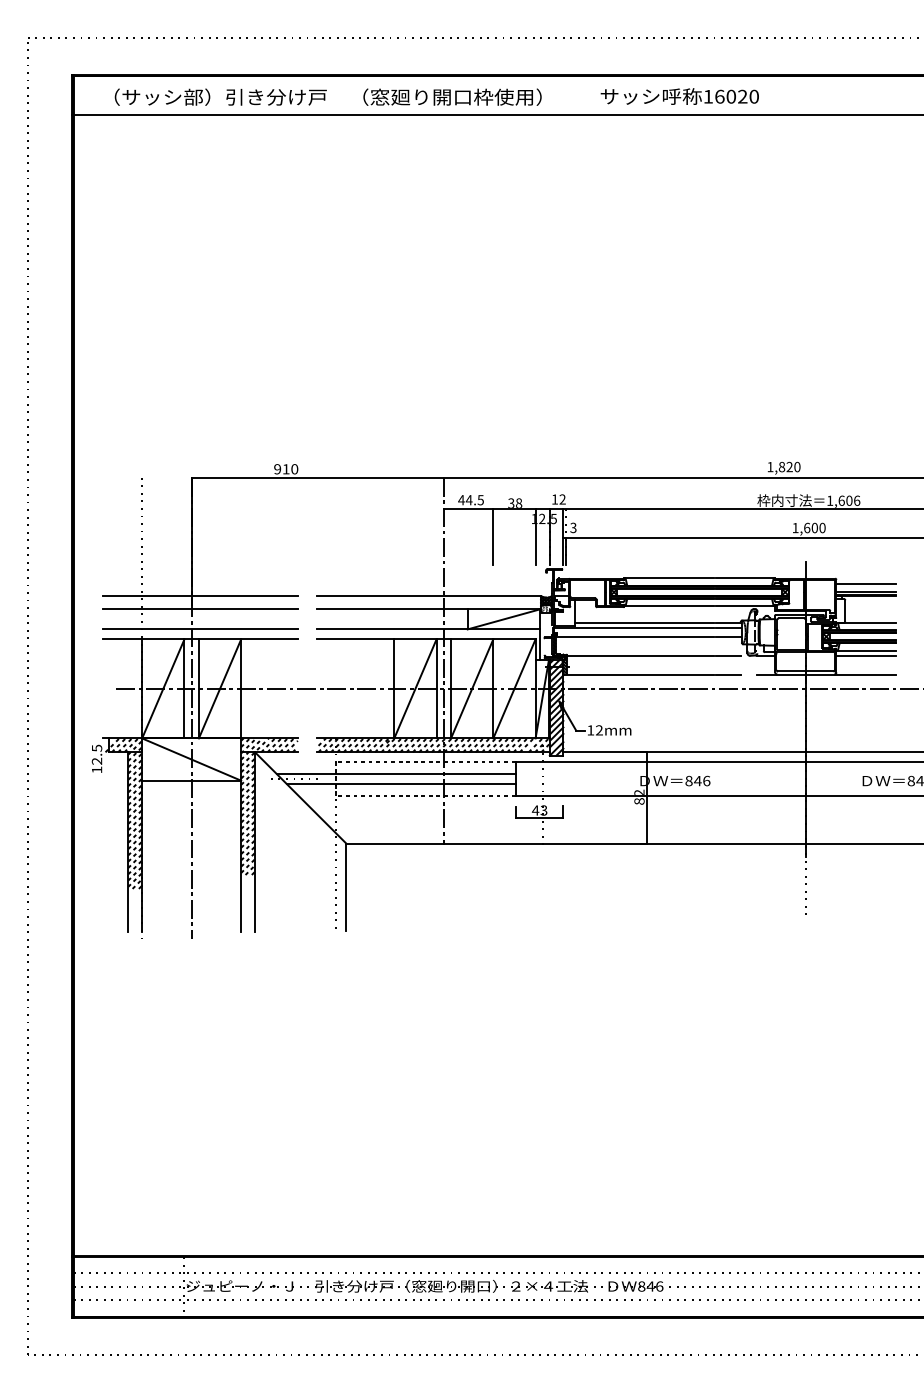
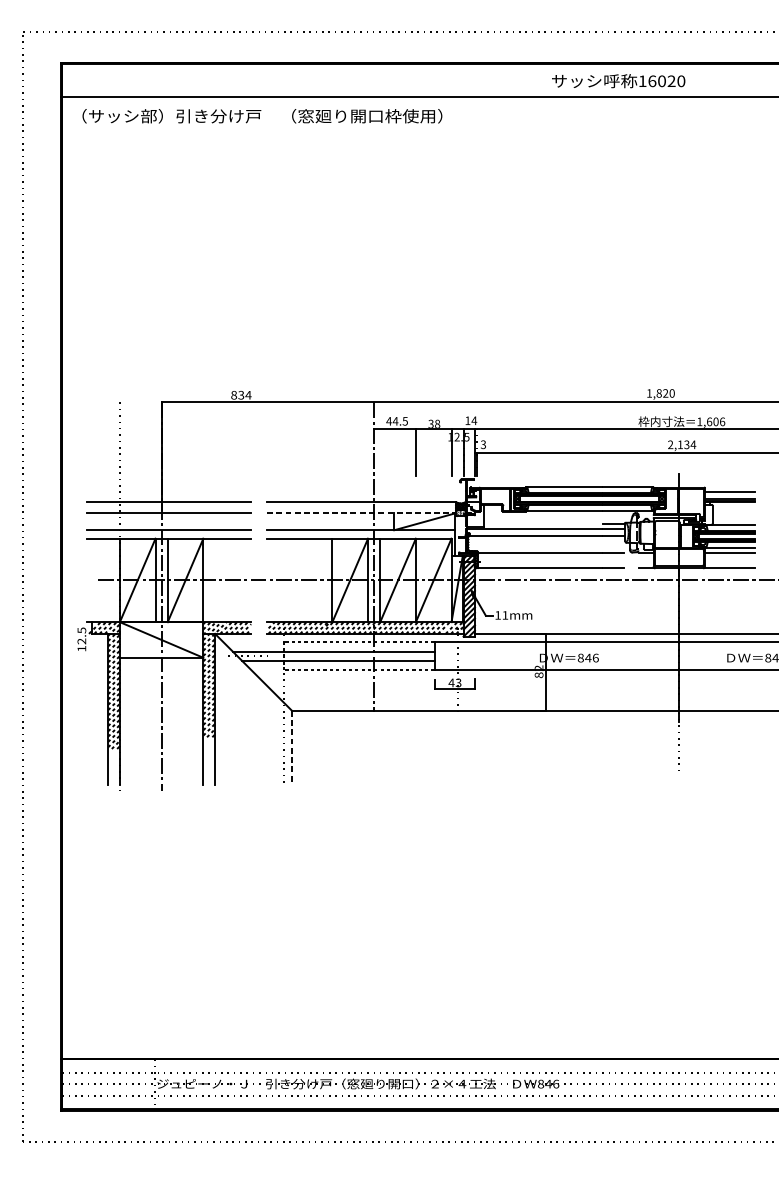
text: (327, 96) -> (261, 115), moved
text: (679, 96) -> (618, 81), moved
text: (286, 469) -> (241, 395), 910 -> 834
text: (562, 499) -> (474, 420), 12 -> 14
text: (808, 527) -> (681, 444), 1,600 -> 2,134
line: (429, 609) -> (362, 513), solid -> dashed
line: (643, 622) -> (542, 524), removed
text: (599, 730) -> (505, 615), 12mm -> 11mm
line: (346, 887) -> (292, 747), solid -> dashed

